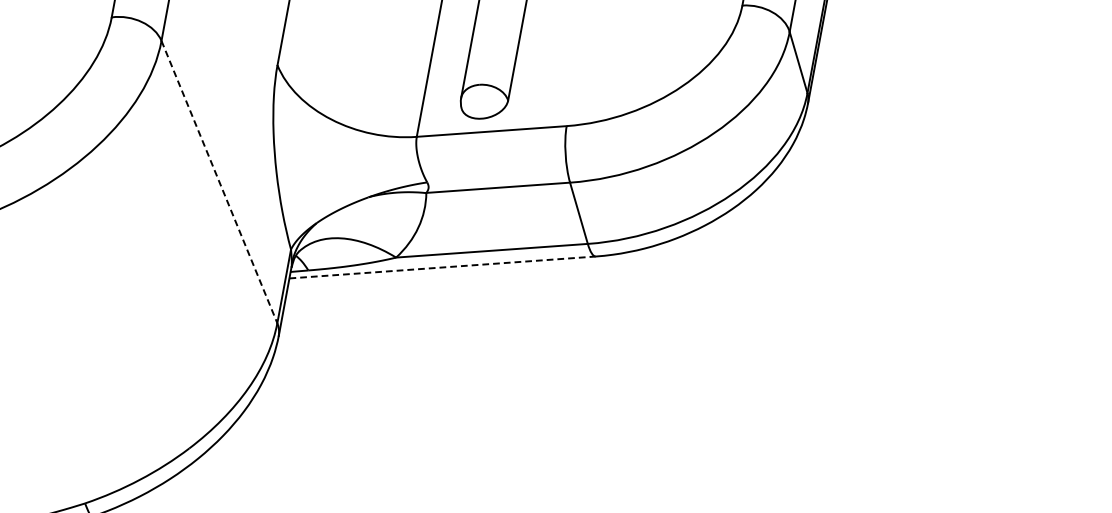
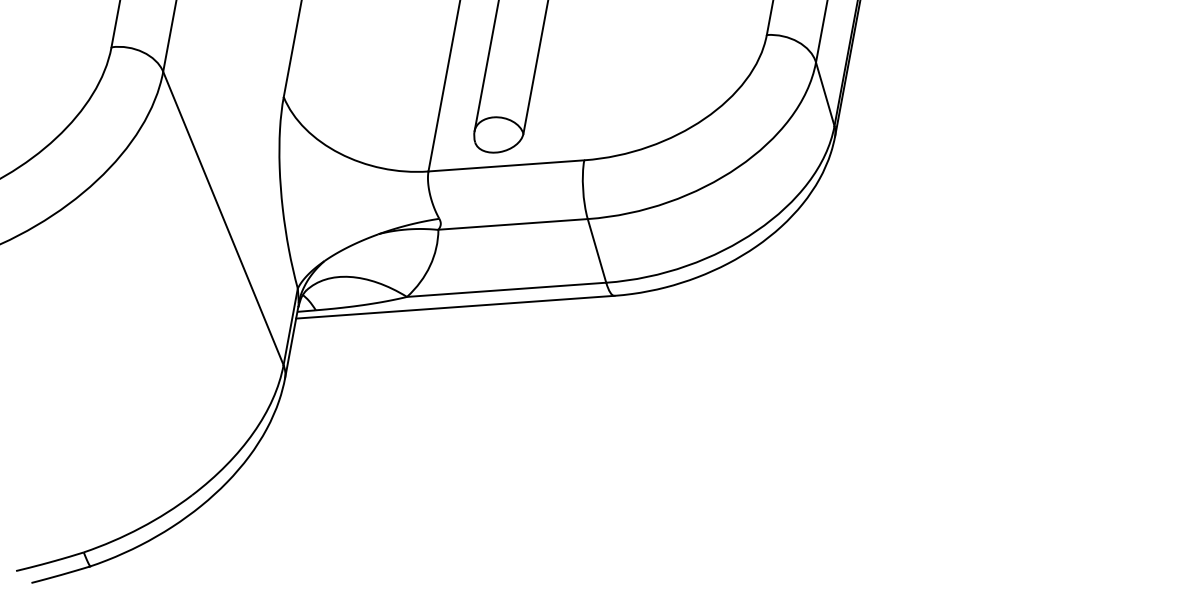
line: (219, 182) -> (223, 218), dashed -> solid
line: (442, 267) -> (455, 307), dashed -> solid

